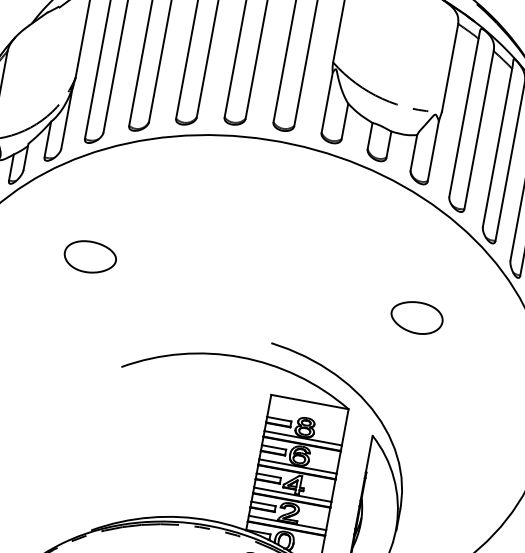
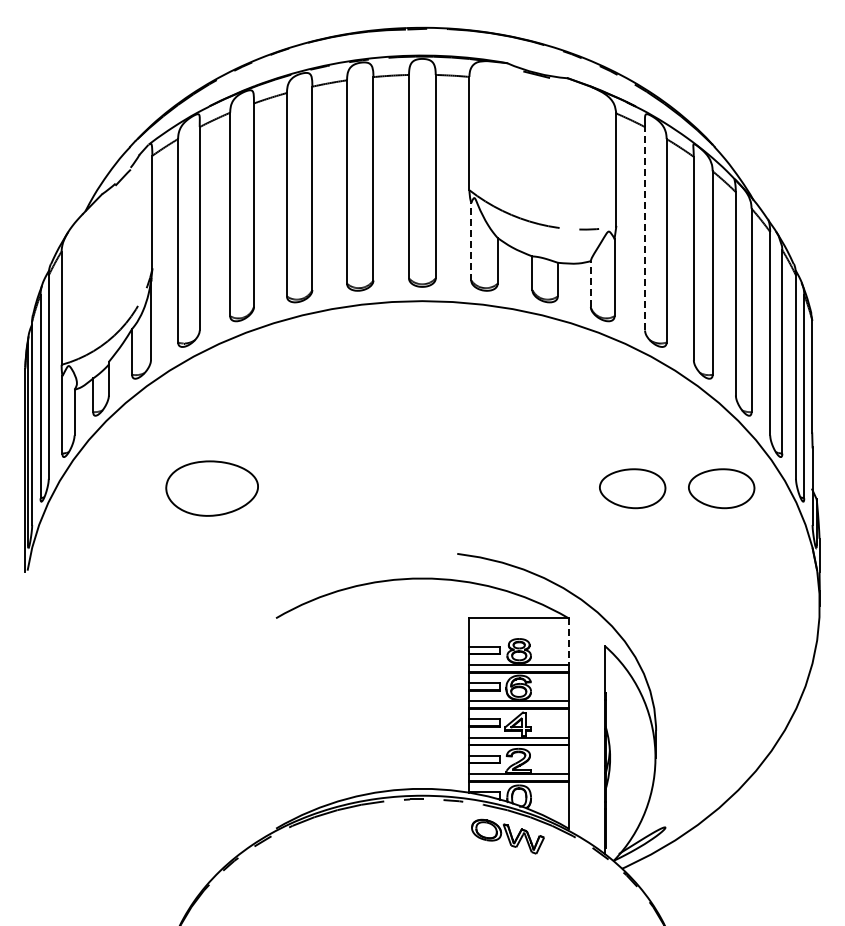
line: (327, 102) -> (471, 241), solid -> dashed
line: (464, 117) -> (645, 228), solid -> dashed
line: (413, 153) -> (590, 284), solid -> dashed
part: (89, 256) -> (211, 488), size x1.4
part: (485, 330) -> (721, 488), added
line: (344, 427) -> (568, 642), solid -> dashed

